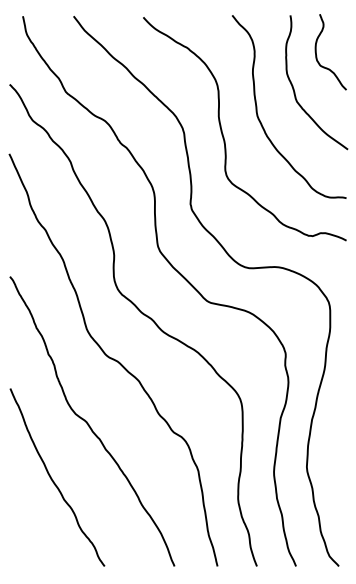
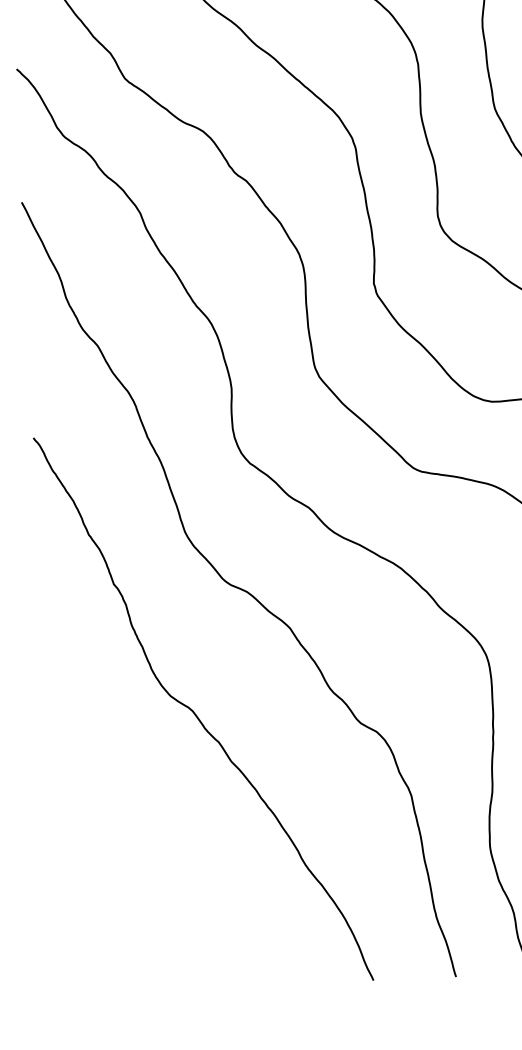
curve: (53, 480) -> (133, 825), removed

